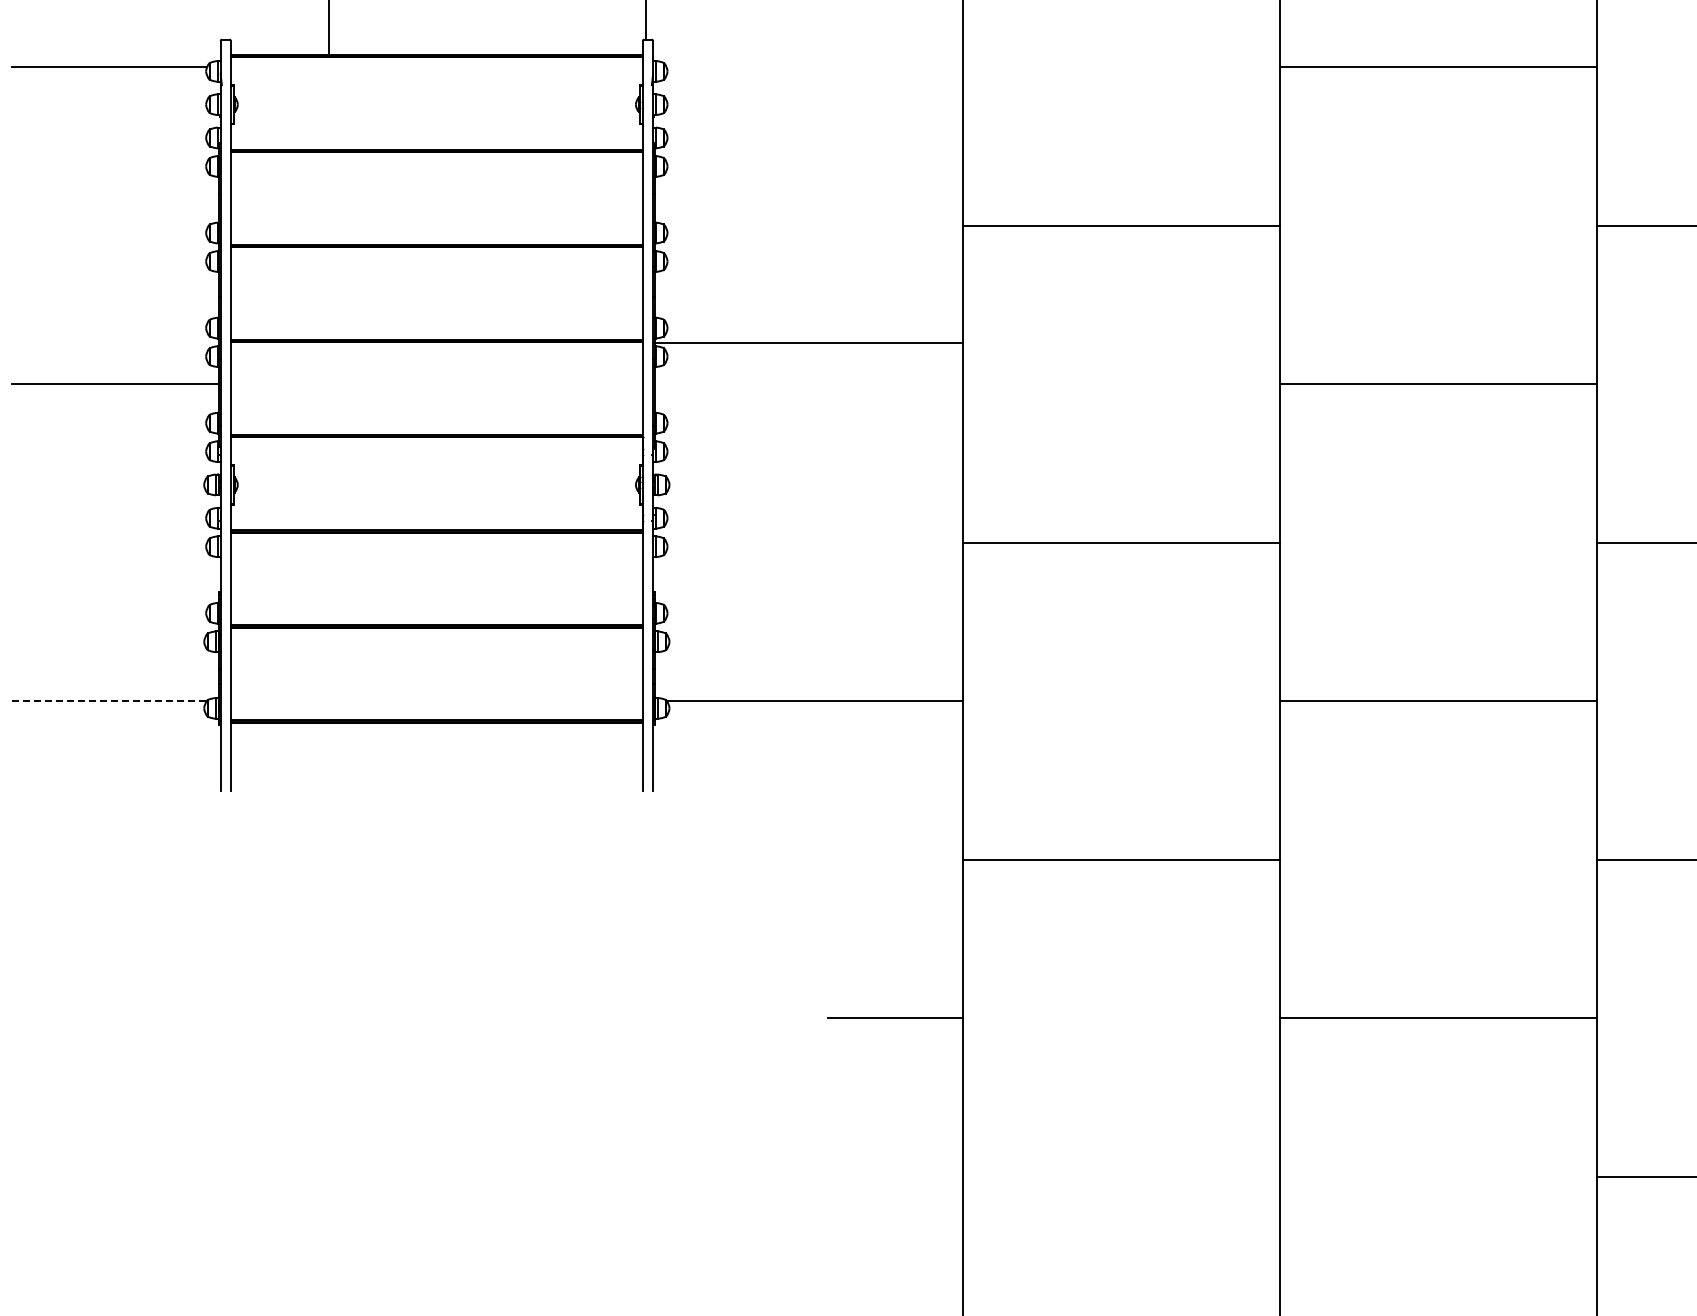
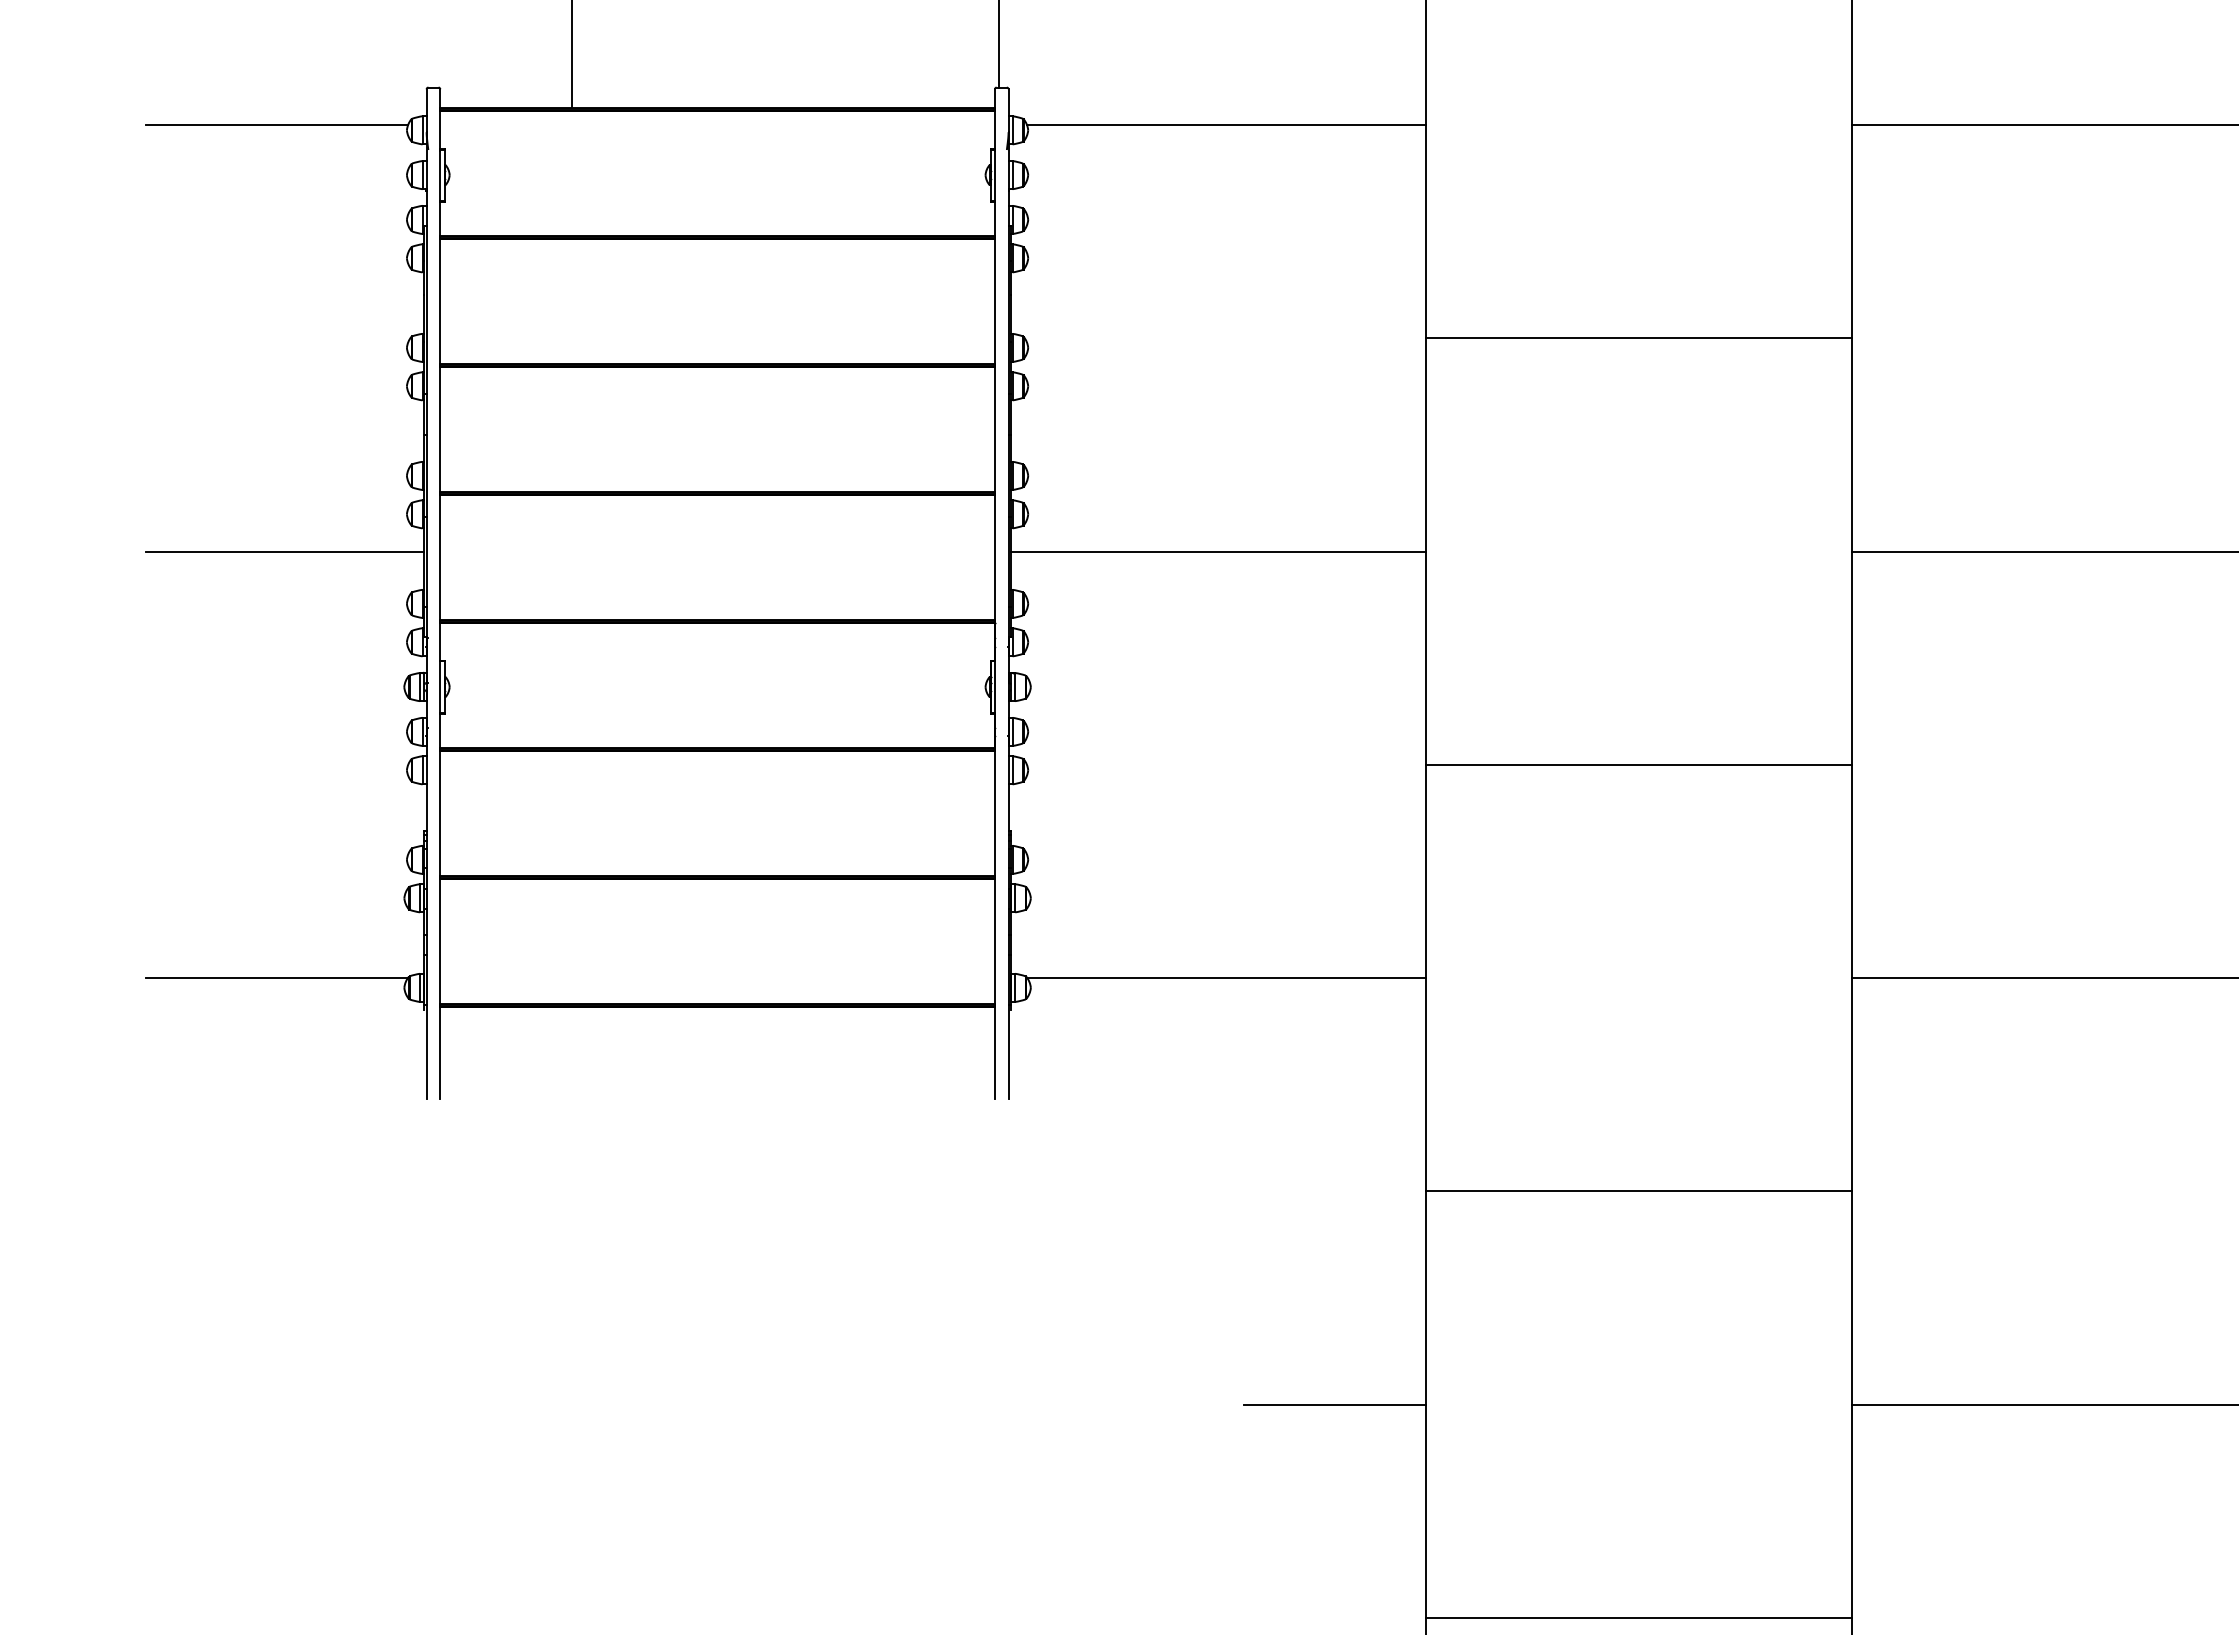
line: (814, 67) -> (1226, 125), added
line: (808, 343) -> (1217, 551), moved
line: (109, 701) -> (276, 978), dashed -> solid
line: (1120, 1176) -> (1637, 1618), added

